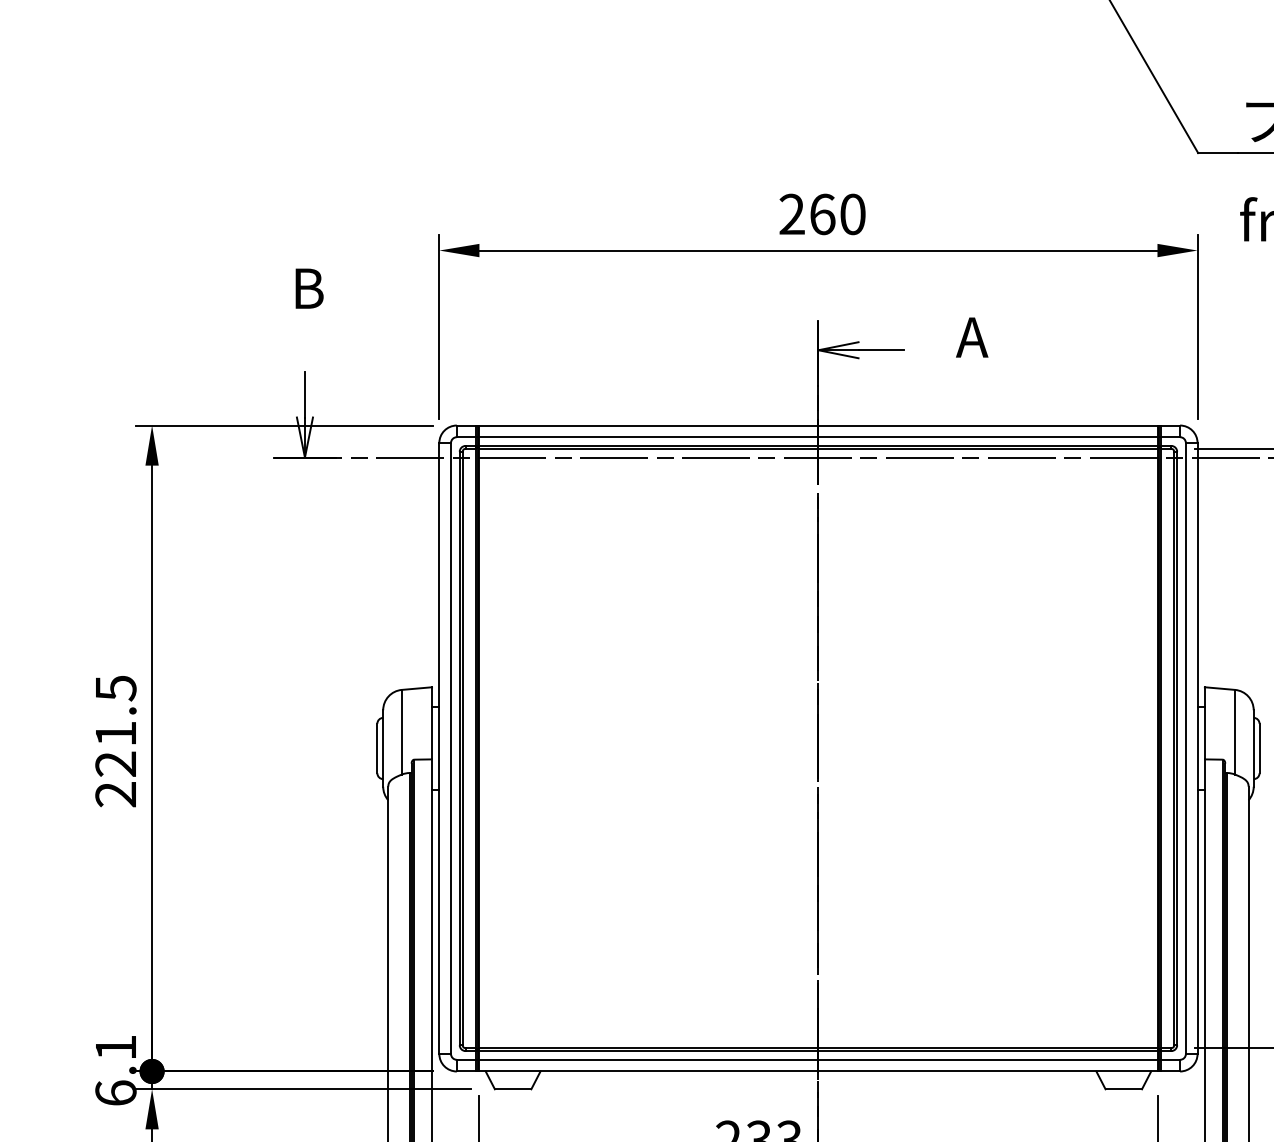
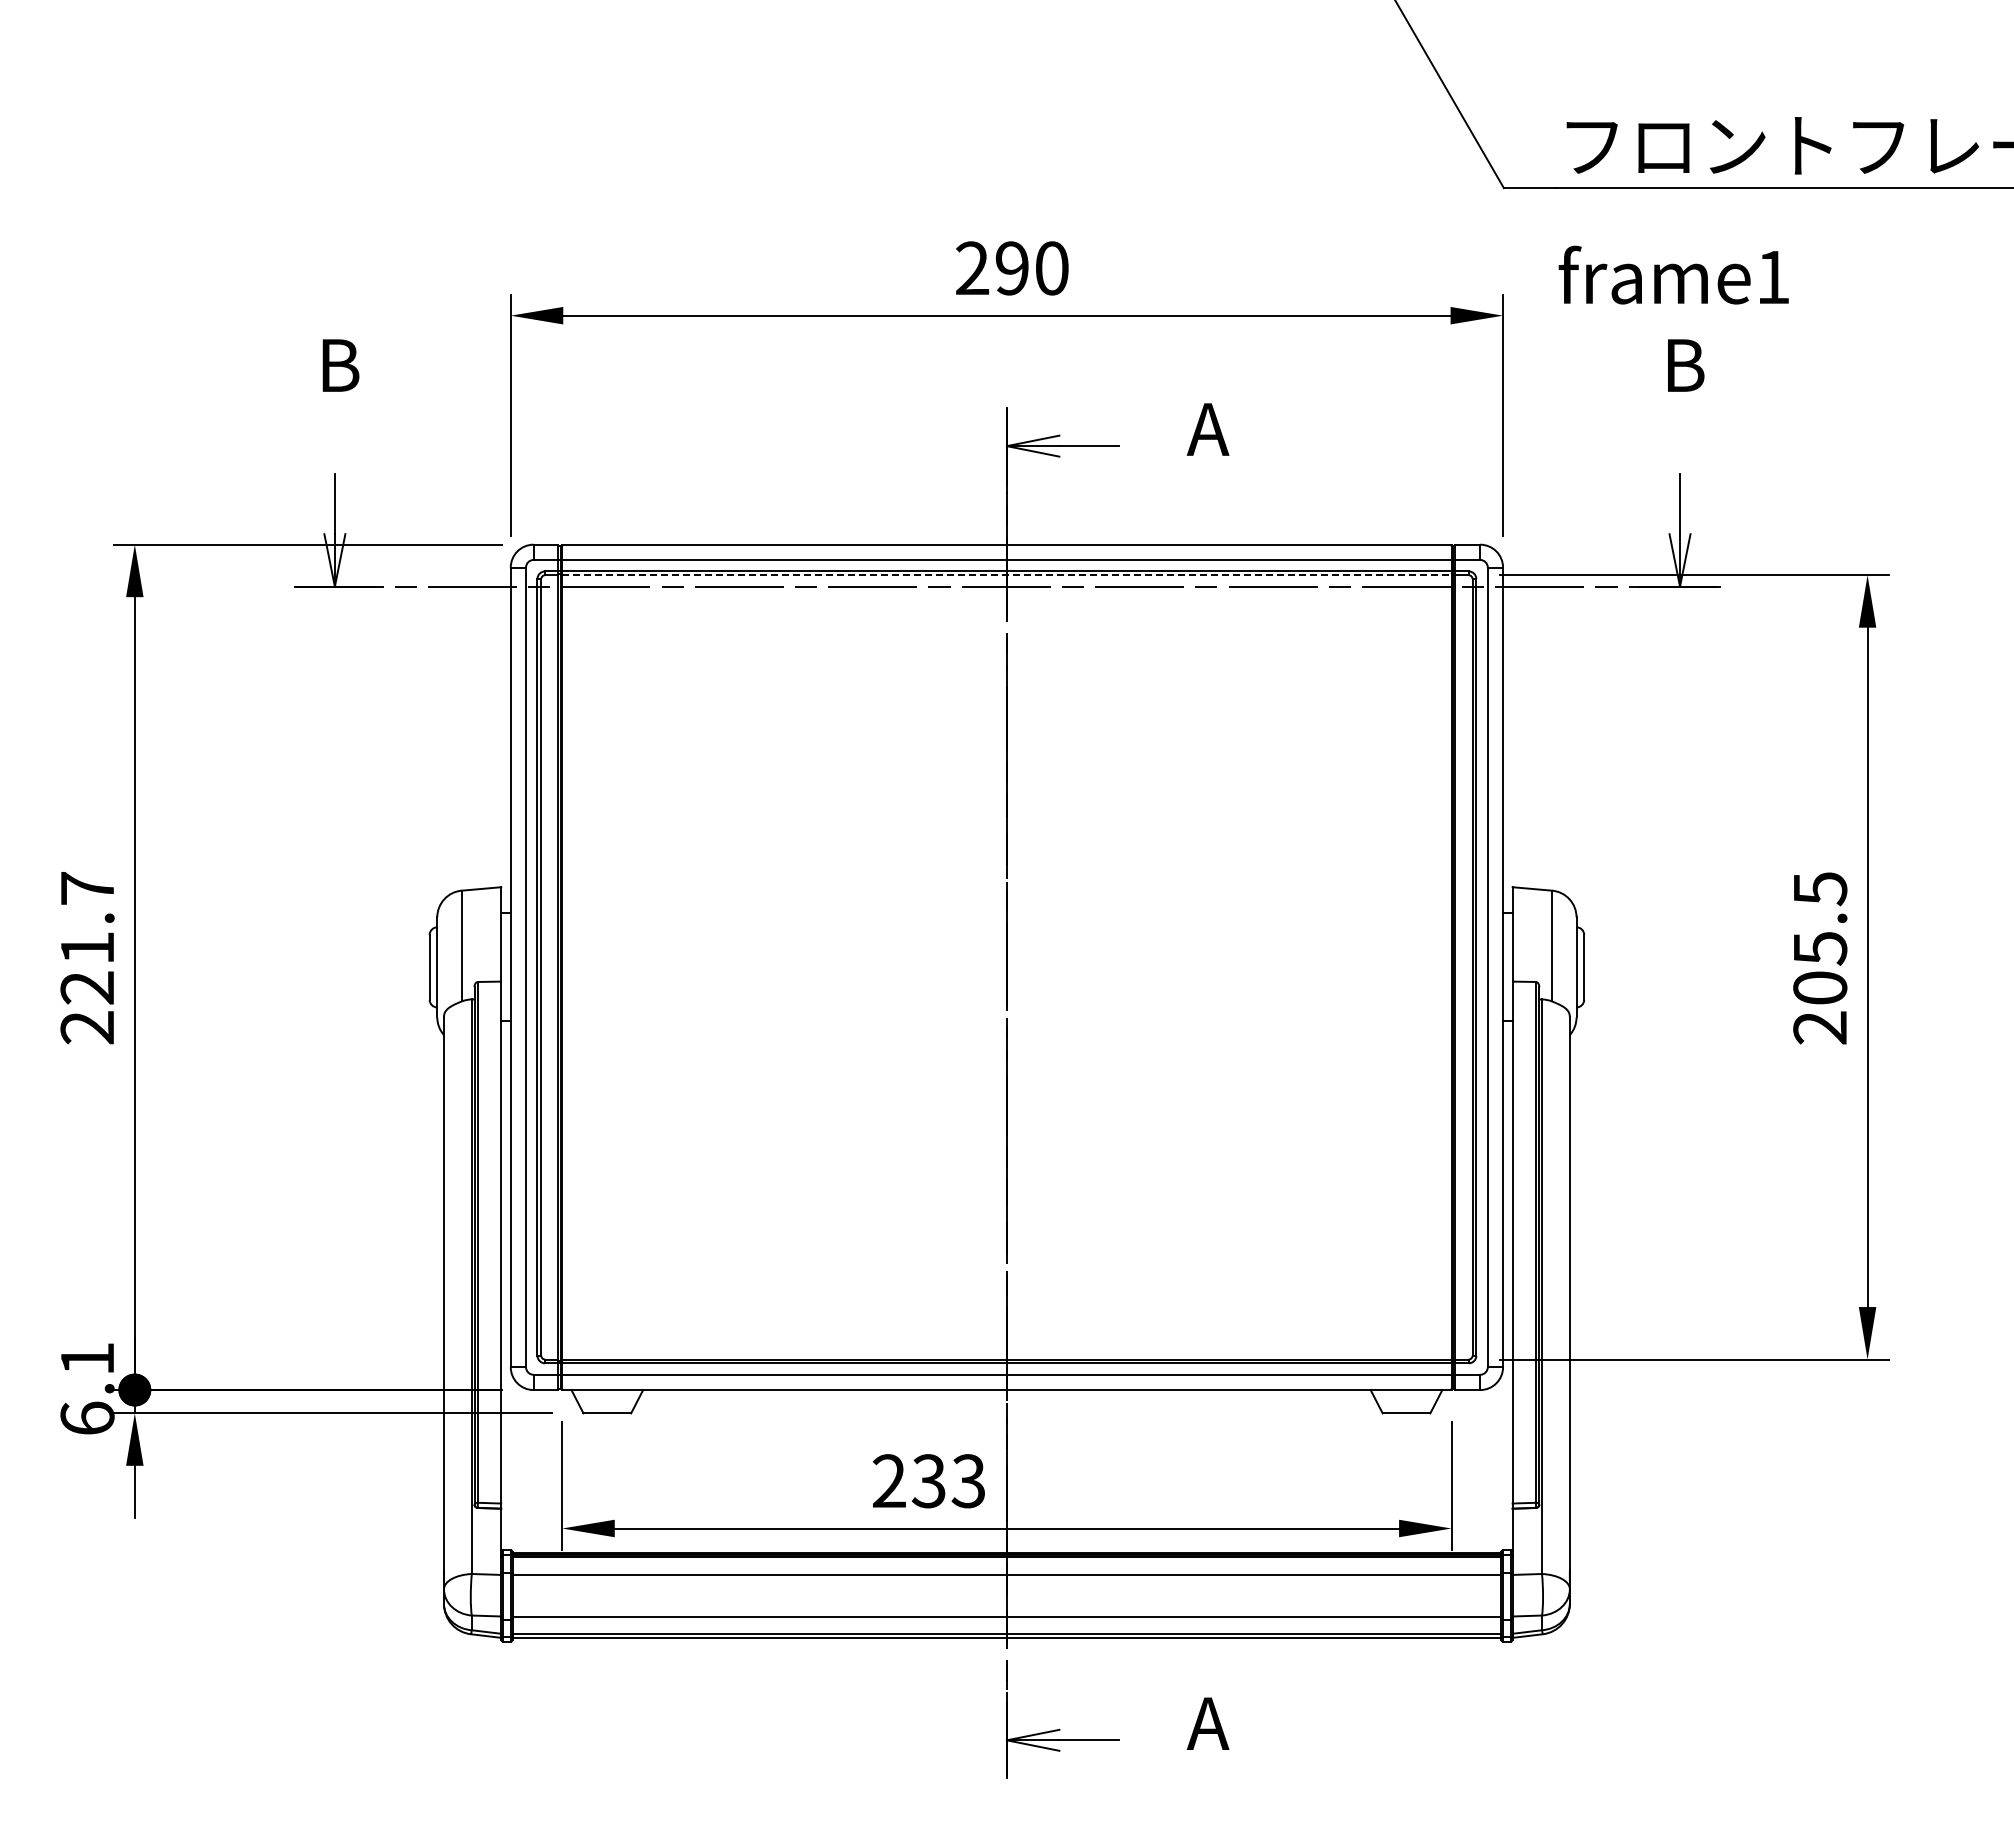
text: (822, 214) -> (1012, 268), 260 -> 290
line: (818, 449) -> (1006, 575), solid -> dashed
text: (115, 689) -> (87, 889), 221.5 -> 221.7

